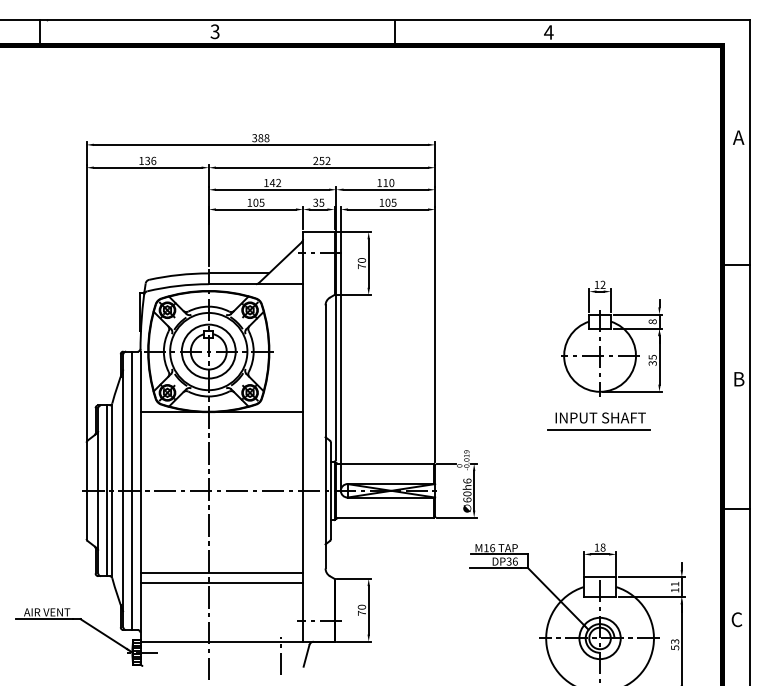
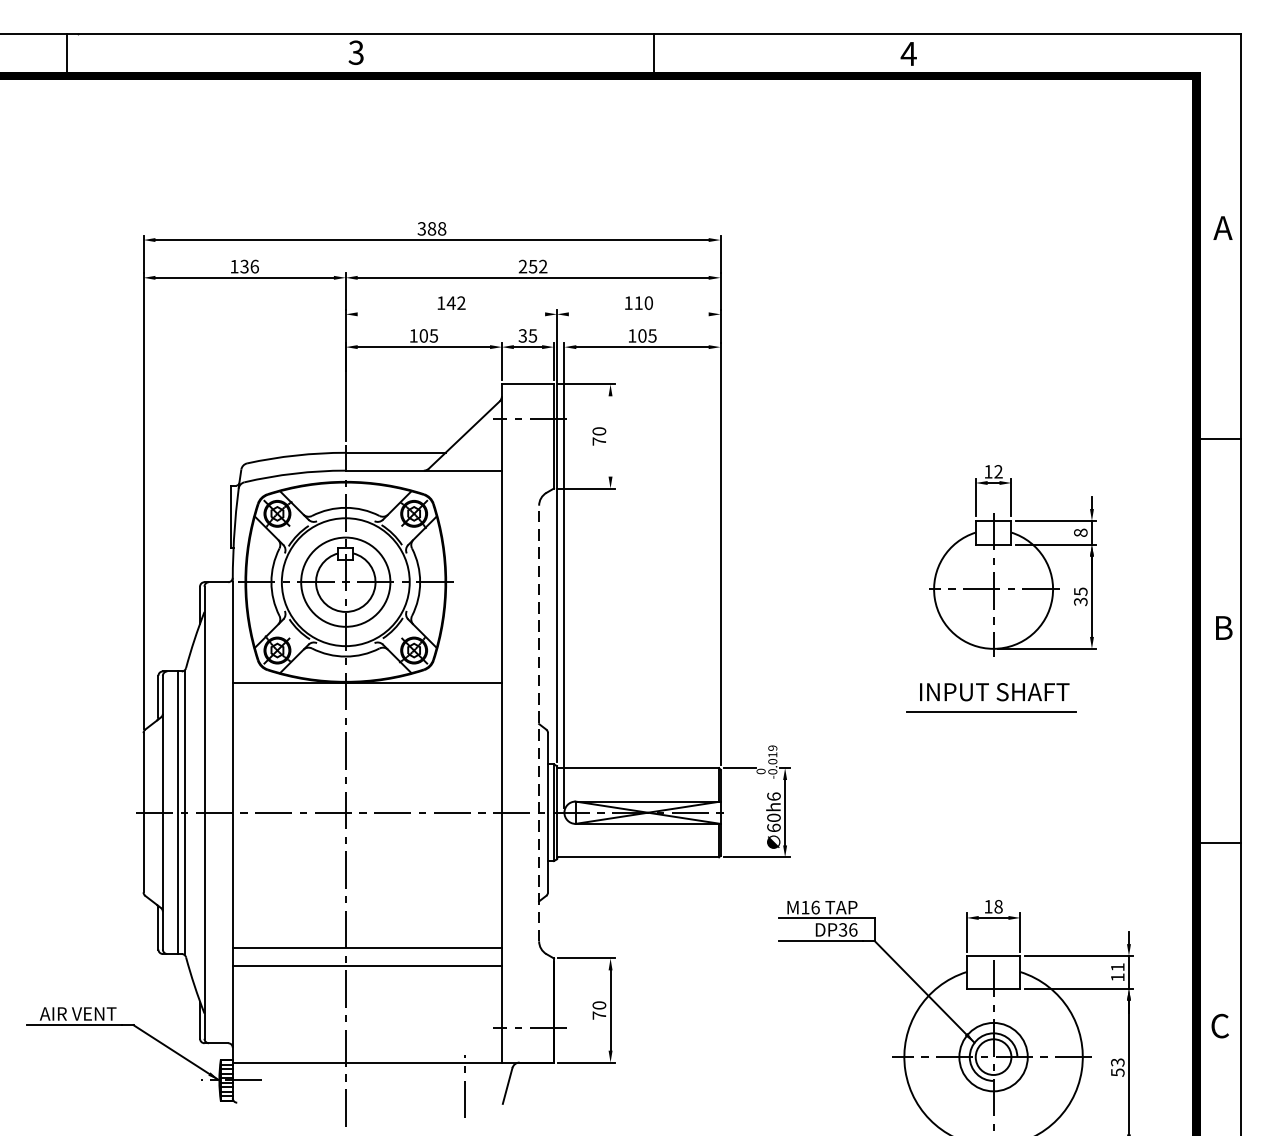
line: (272, 189) -> (451, 313), removed
line: (385, 189) -> (638, 313), removed
line: (368, 263) -> (610, 436), removed
line: (325, 436) -> (539, 722), solid -> dashed
line: (132, 490) -> (219, 812), removed

